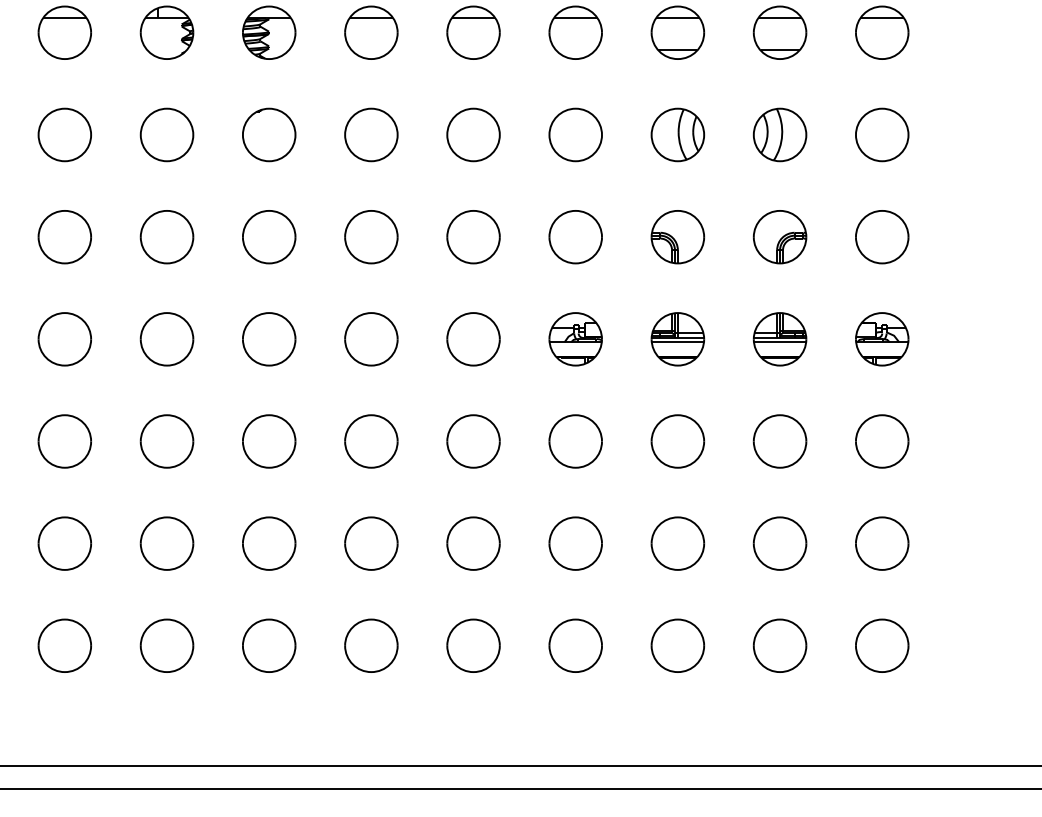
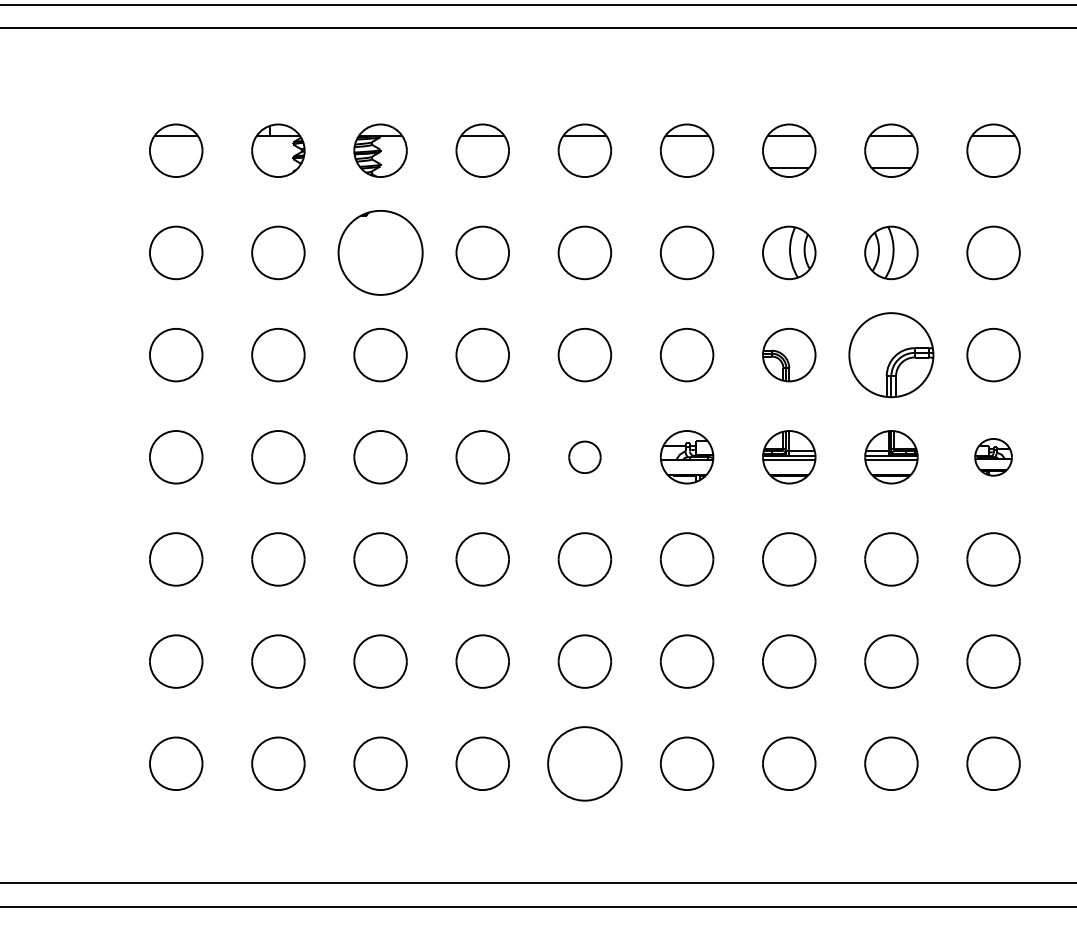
part: (269, 134) -> (380, 252), size x1.6
part: (780, 236) -> (891, 354), size x1.6
part: (473, 339) -> (584, 457), size x0.6
part: (882, 339) -> (993, 457), size x0.7
part: (473, 645) -> (584, 763), size x1.4

